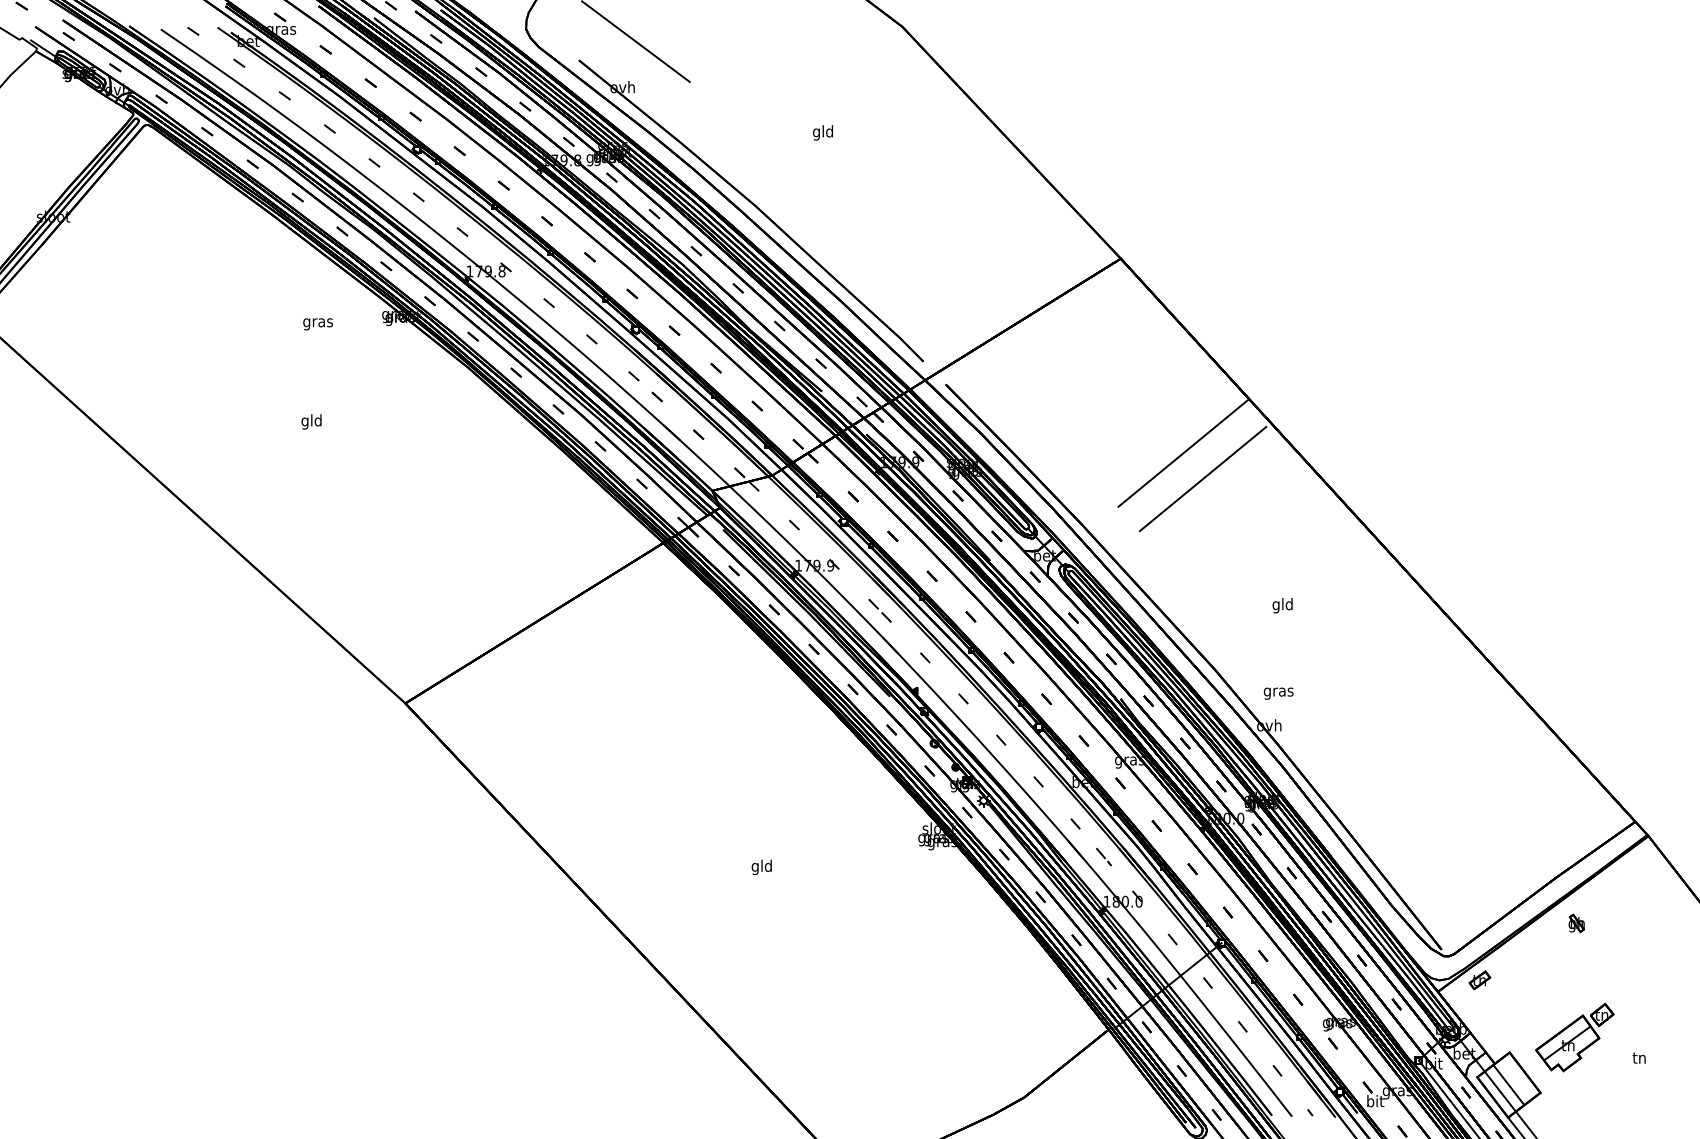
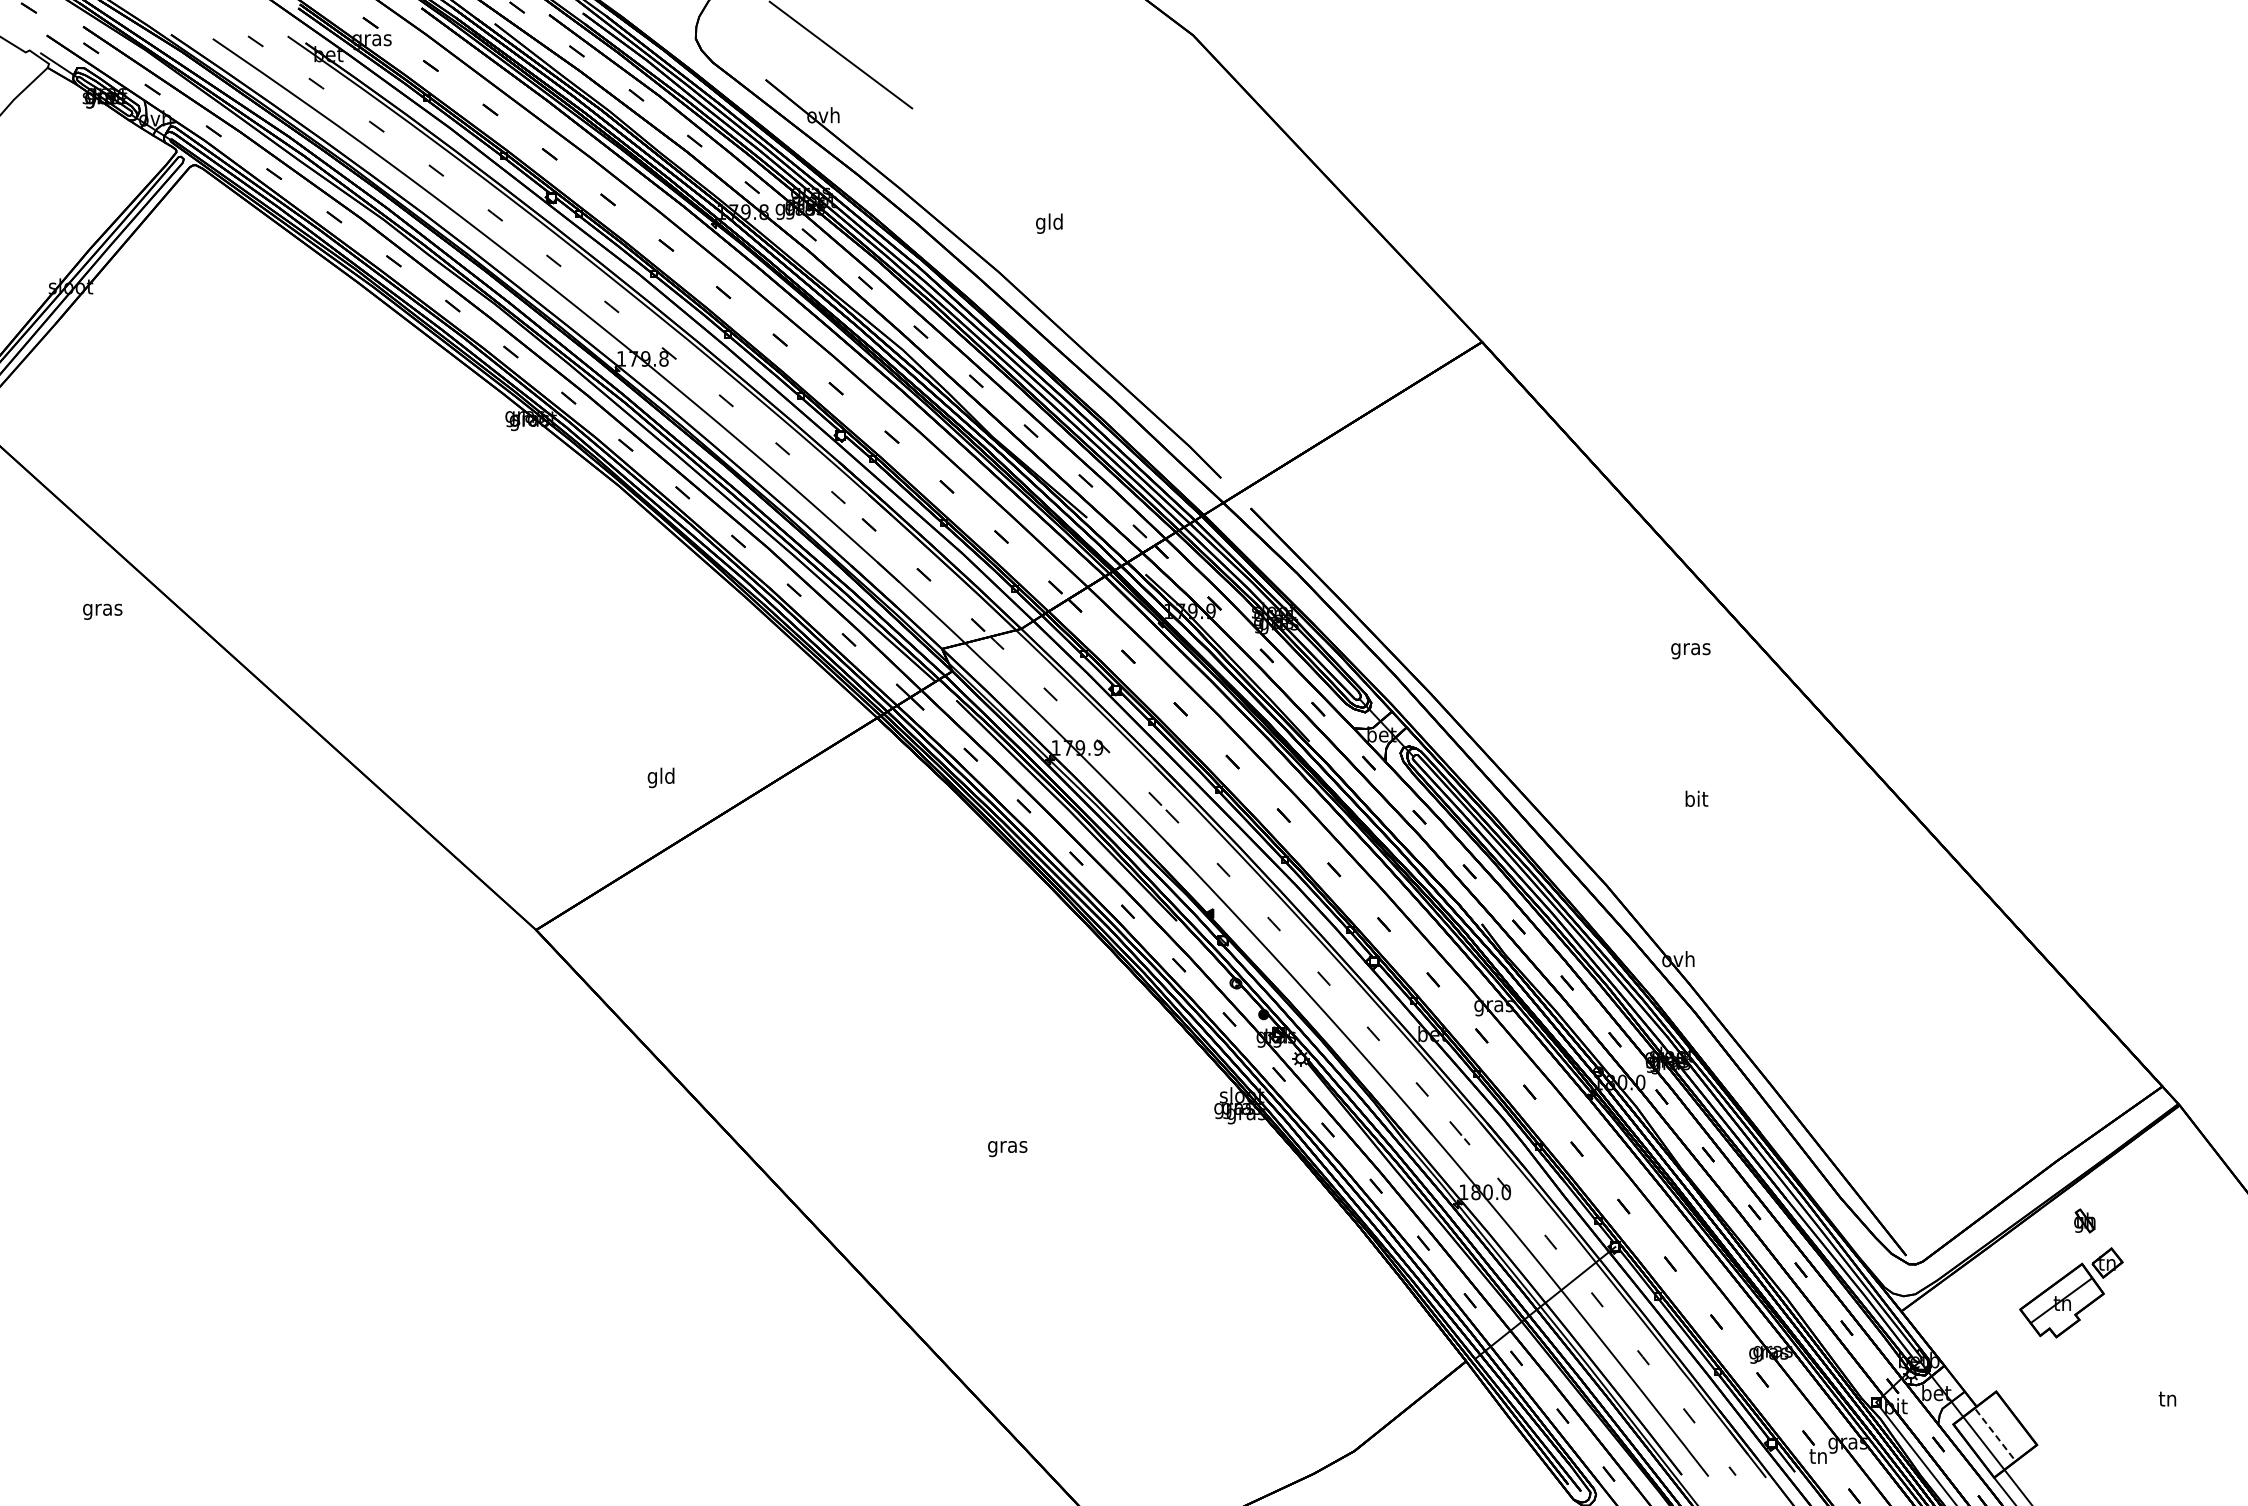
text: (823, 132) -> (1049, 223), moved
text: (317, 324) -> (102, 611), moved
text: (311, 421) -> (660, 777), moved
line: (1183, 453) -> (1564, 599), removed
line: (1202, 479) -> (1590, 633), removed
text: (1282, 605) -> (1695, 800), gld -> bit
text: (1278, 693) -> (1690, 651), moved
text: (761, 867) -> (1007, 1146), gld -> gras
part: (1479, 980) -> (1956, 1296), removed
part: (1574, 1037) -> (2071, 1292), moved
line: (1509, 1084) -> (1995, 1434), solid -> dashed
text: (1376, 1100) -> (1819, 1455), bit -> tn

